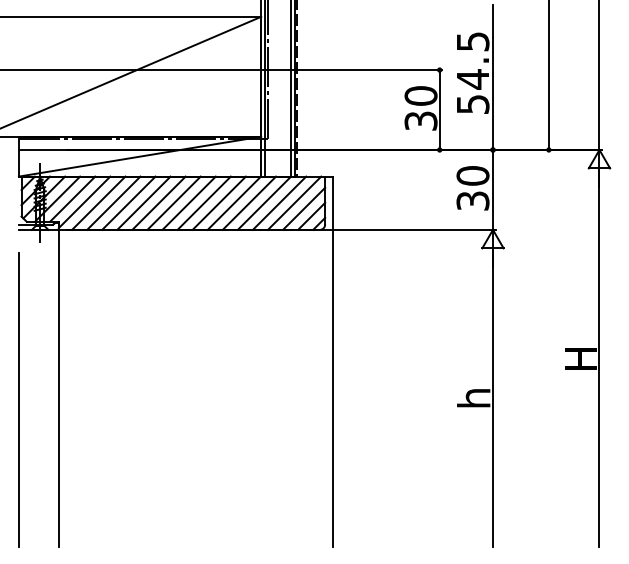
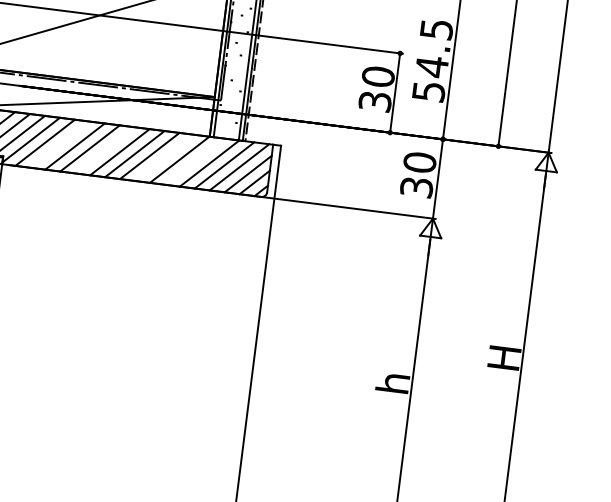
line: (113, 202) -> (59, 143), removed
line: (158, 202) -> (104, 149), removed
line: (218, 202) -> (164, 157), removed
line: (249, 202) -> (194, 160), removed

